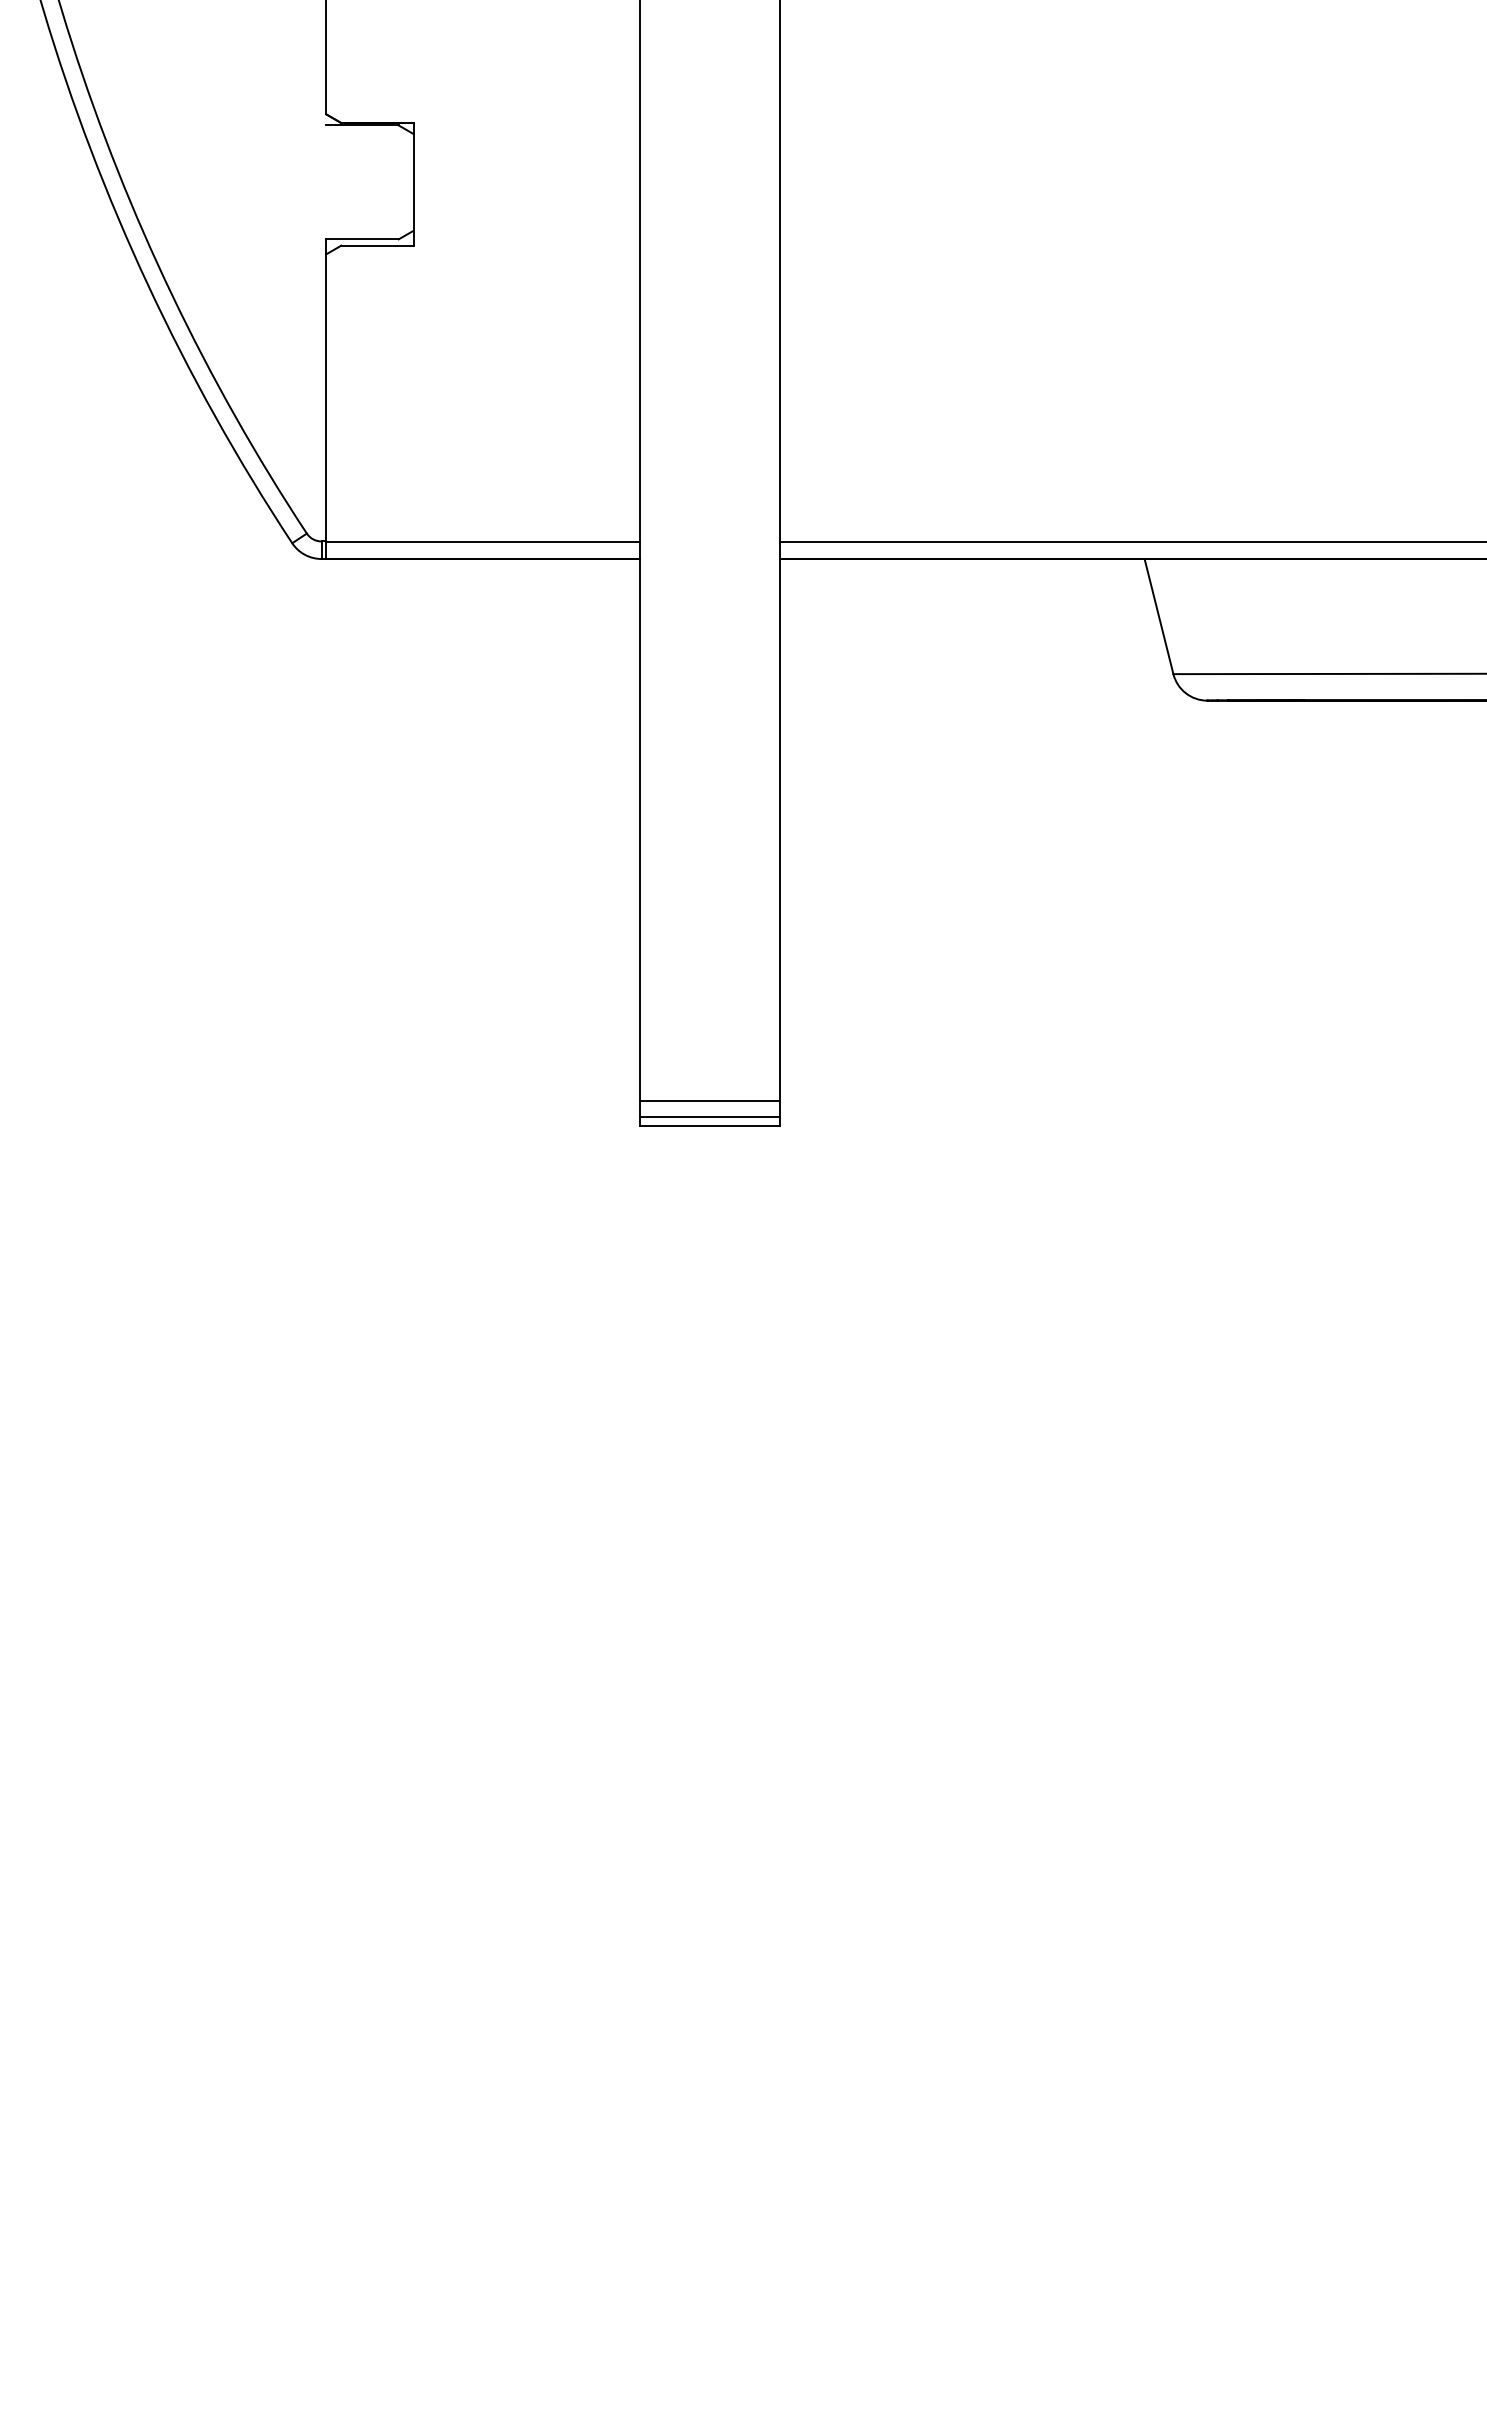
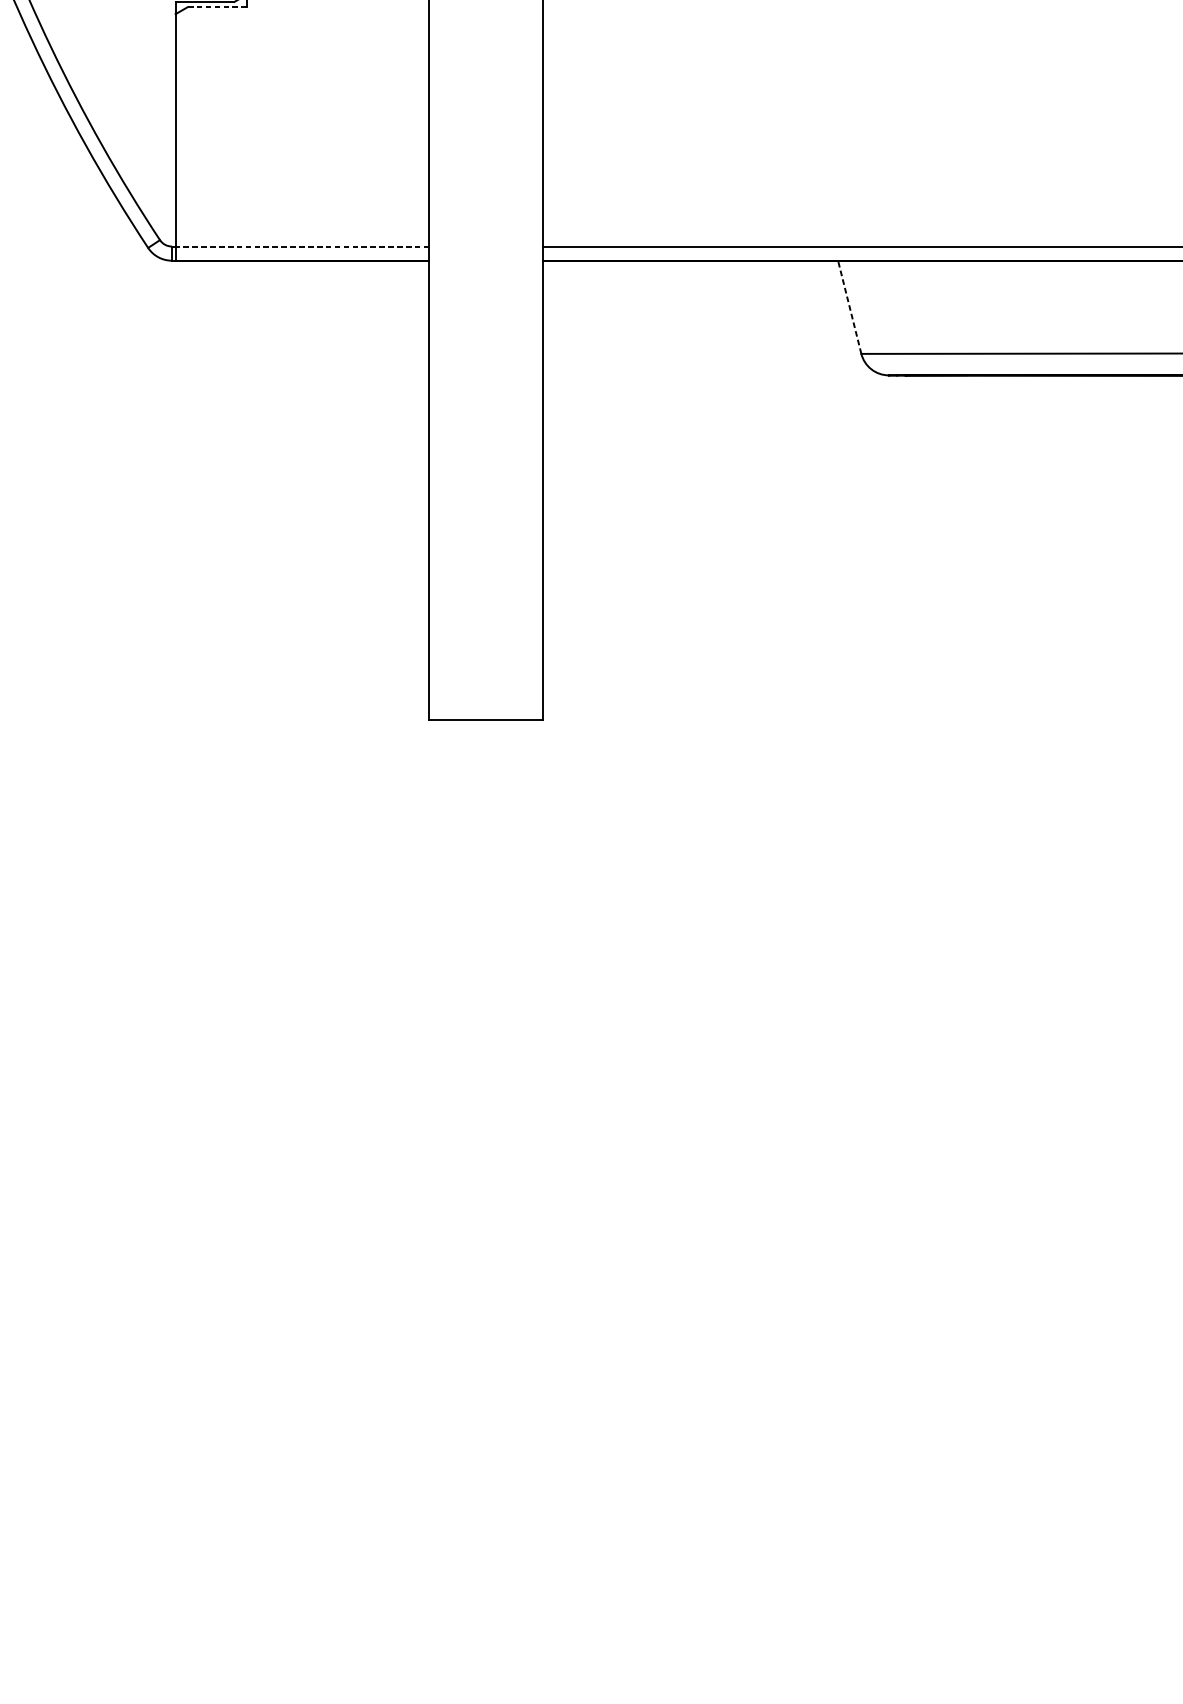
line: (378, 245) -> (217, 6), solid -> dashed
line: (482, 541) -> (302, 246), solid -> dashed
line: (1158, 616) -> (849, 307), solid -> dashed
line: (709, 1101) -> (485, 699), removed
line: (709, 1116) -> (485, 711), removed

